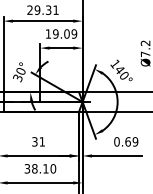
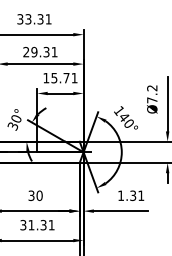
text: (65, 33) -> (64, 77), 19.09 -> 15.71
text: (42, 141) -> (39, 195), 31 -> 30
text: (126, 141) -> (131, 195), 0.69 -> 1.31
text: (44, 168) -> (41, 224), 38.10 -> 31.31

